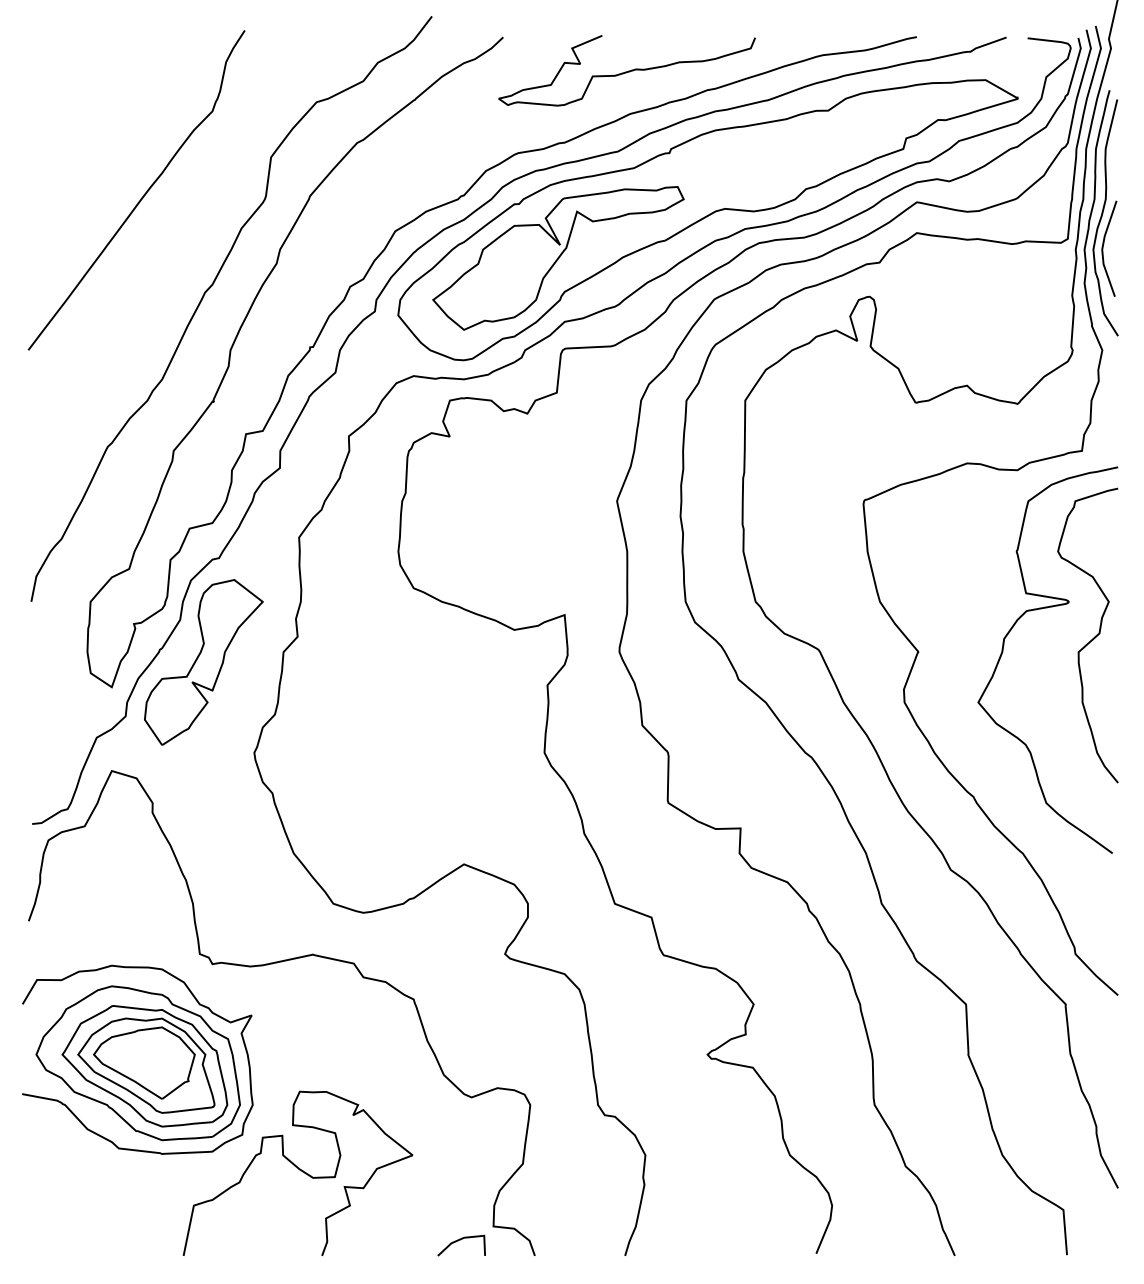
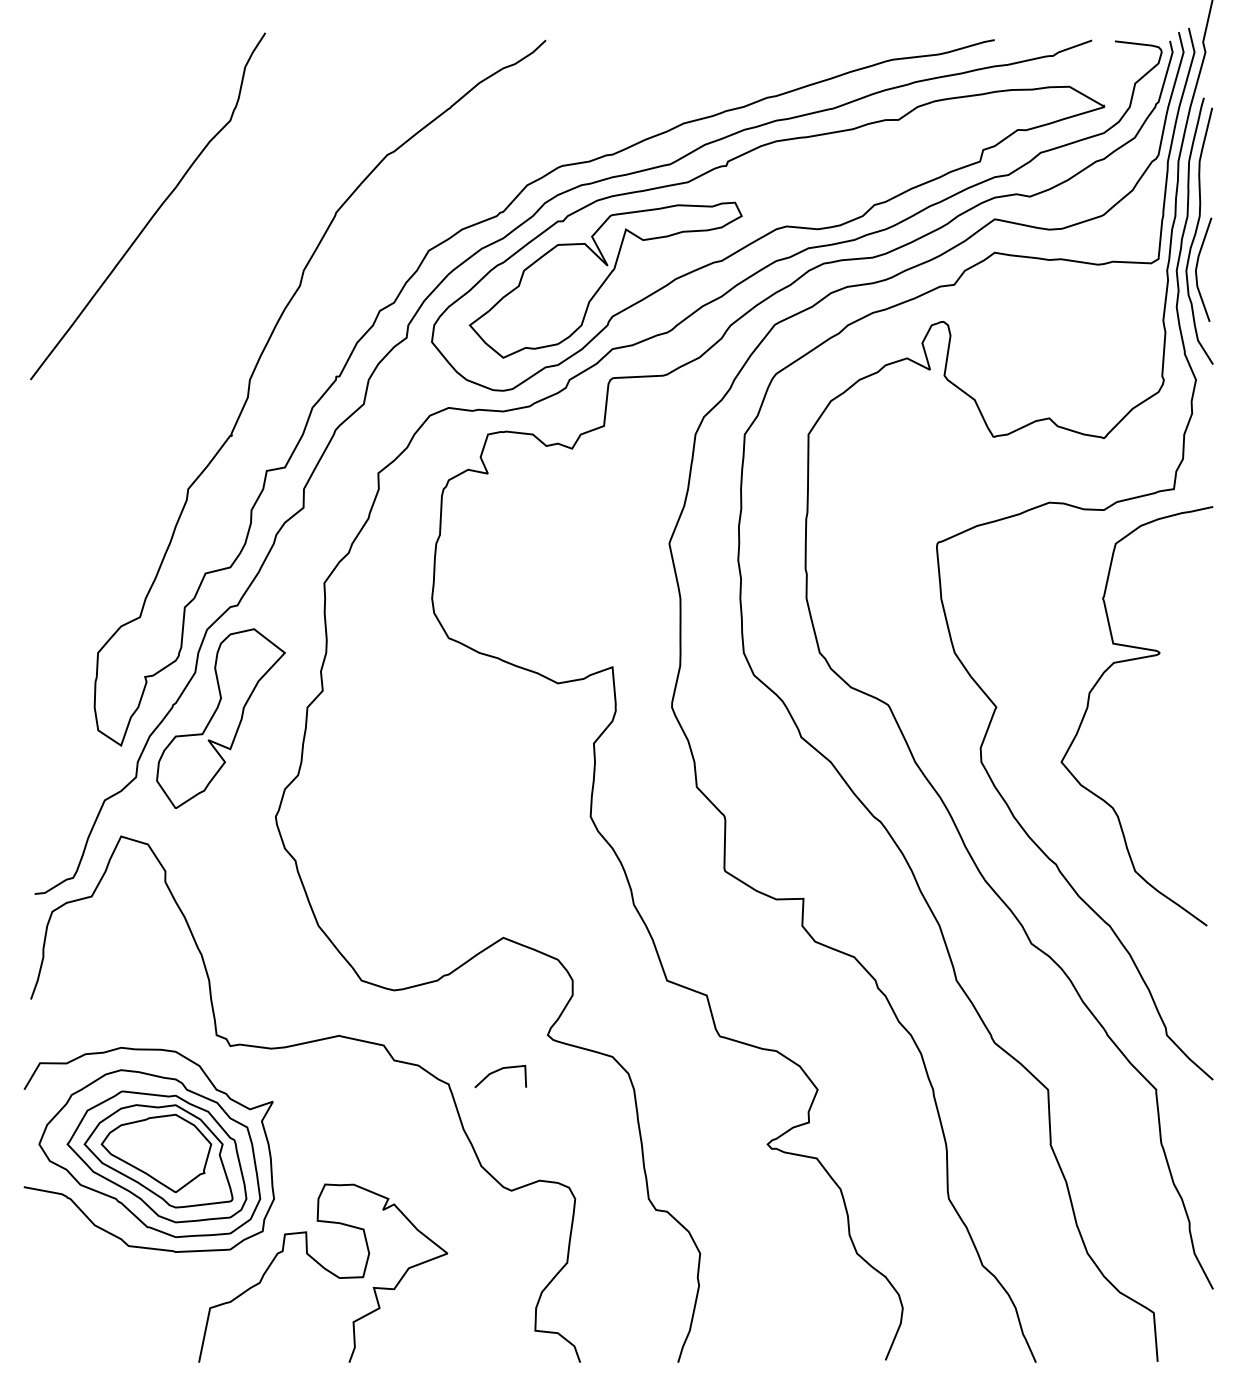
curve: (628, 70) -> (681, 76), removed
curve: (211, 287) -> (229, 311), removed
curve: (1091, 639) -> (1184, 693), removed
line: (459, 1240) -> (498, 1071), moved

